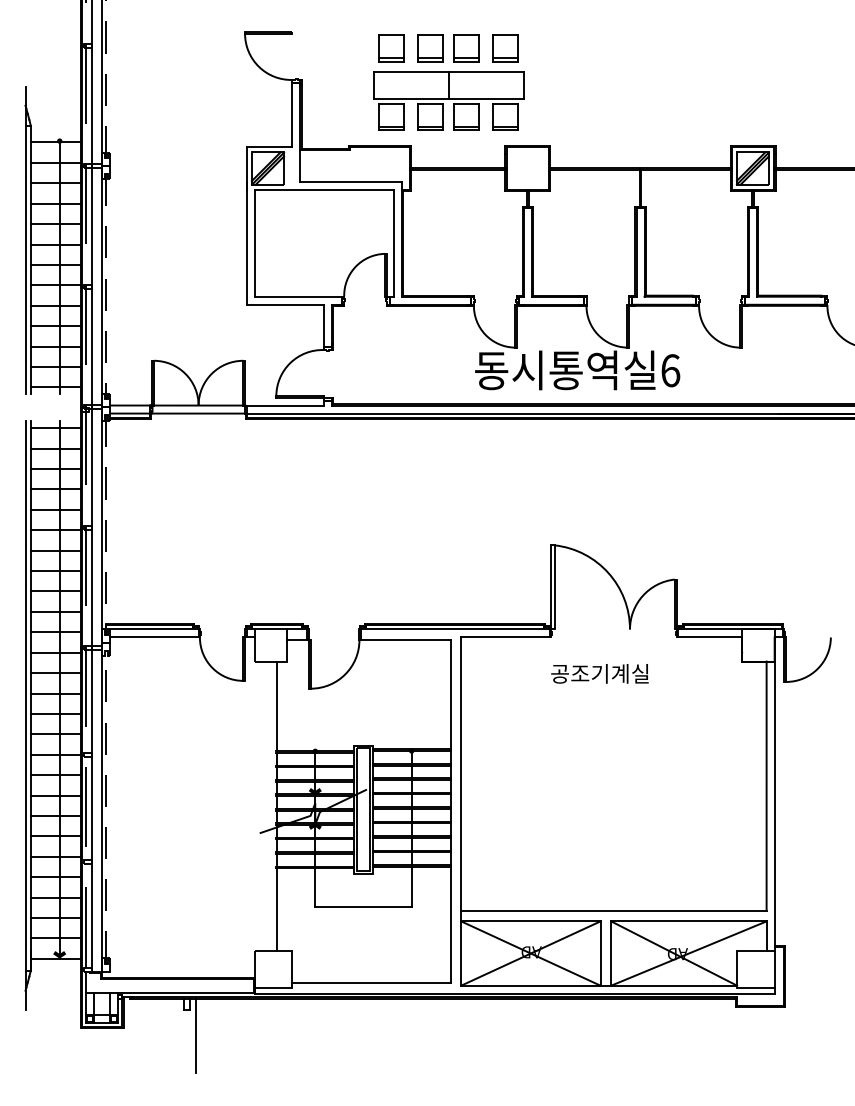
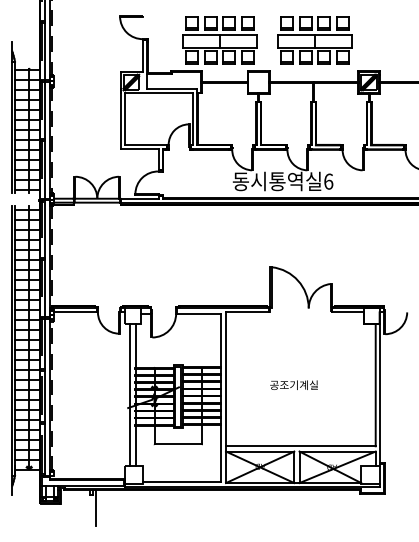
part: (641, 82) -> (314, 40), added
text: (598, 672) -> (293, 384), moved
line: (266, 807) -> (130, 395), added

